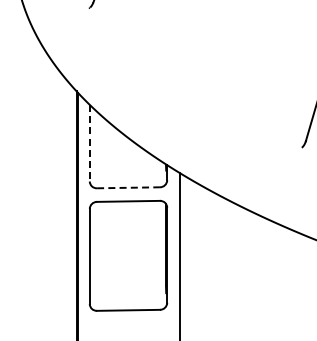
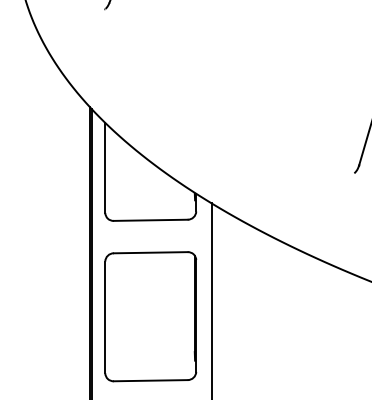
line: (89, 143) -> (104, 168), dashed -> solid
line: (129, 187) -> (151, 219), dashed -> solid
part: (128, 255) -> (150, 316), moved

